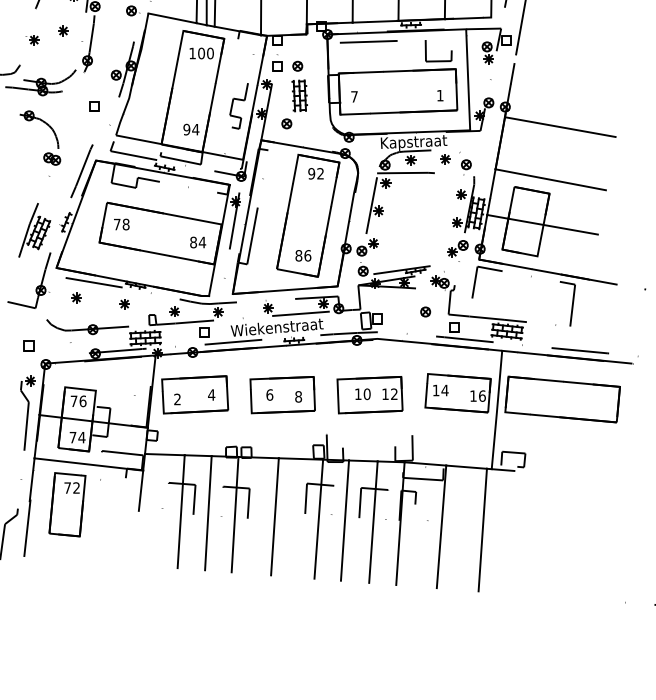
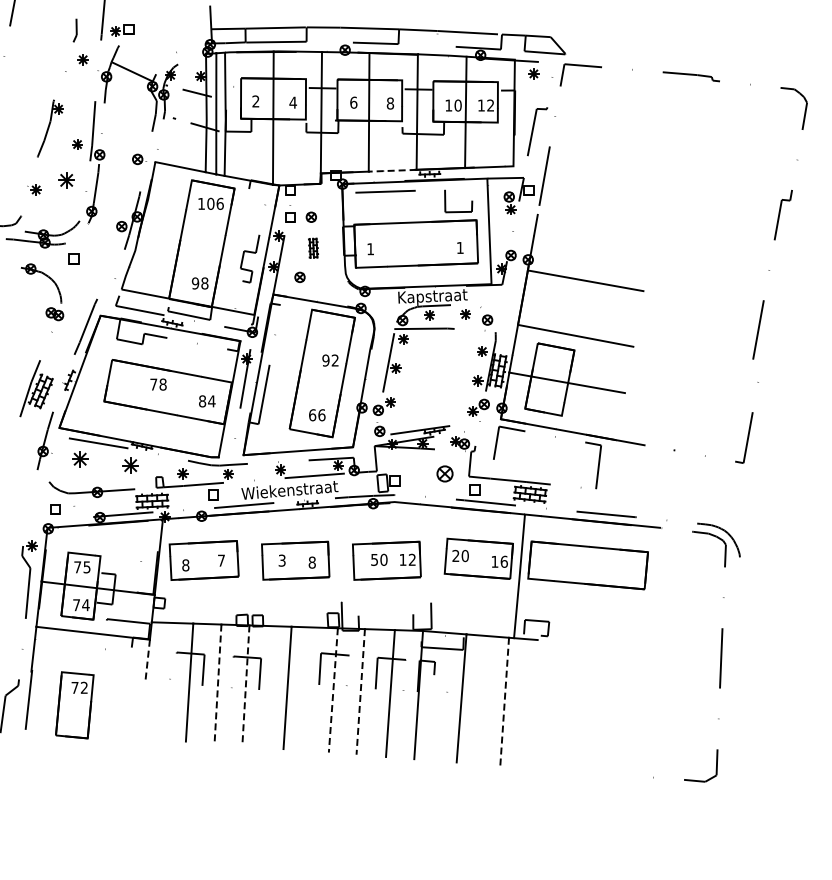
line: (375, 21) -> (392, 170), solid -> dashed
part: (63, 31) -> (66, 180), size x1.6
text: (209, 53) -> (219, 203), 100 -> 106
part: (299, 96) -> (313, 248), size x0.6
text: (354, 97) -> (370, 249), 7 -> 1
part: (93, 105) -> (73, 258), moved
text: (195, 129) -> (204, 283), 94 -> 98
text: (316, 173) -> (330, 360), moved
text: (121, 224) -> (158, 384), moved
text: (298, 256) -> (312, 415), 86 -> 66
part: (76, 298) -> (80, 459), size x1.6
part: (124, 303) -> (130, 465), size x1.6
line: (21, 304) -> (22, 466), removed
part: (425, 311) -> (444, 473), size x1.6
part: (28, 346) -> (55, 509), moved
text: (440, 390) -> (460, 555), 14 -> 20
text: (358, 393) -> (374, 559), 10 -> 50
text: (211, 394) -> (221, 560), 4 -> 7
text: (269, 394) -> (281, 560), 6 -> 3
text: (177, 399) -> (185, 565), 2 -> 8
text: (82, 401) -> (86, 567), 76 -> 75
line: (140, 491) -> (147, 661), solid -> dashed
part: (67, 504) -> (74, 705), moved
line: (208, 513) -> (218, 684), solid -> dashed
line: (234, 515) -> (245, 686), solid -> dashed
line: (318, 519) -> (333, 690), solid -> dashed
line: (344, 520) -> (360, 691), solid -> dashed
line: (482, 530) -> (504, 702), solid -> dashed

